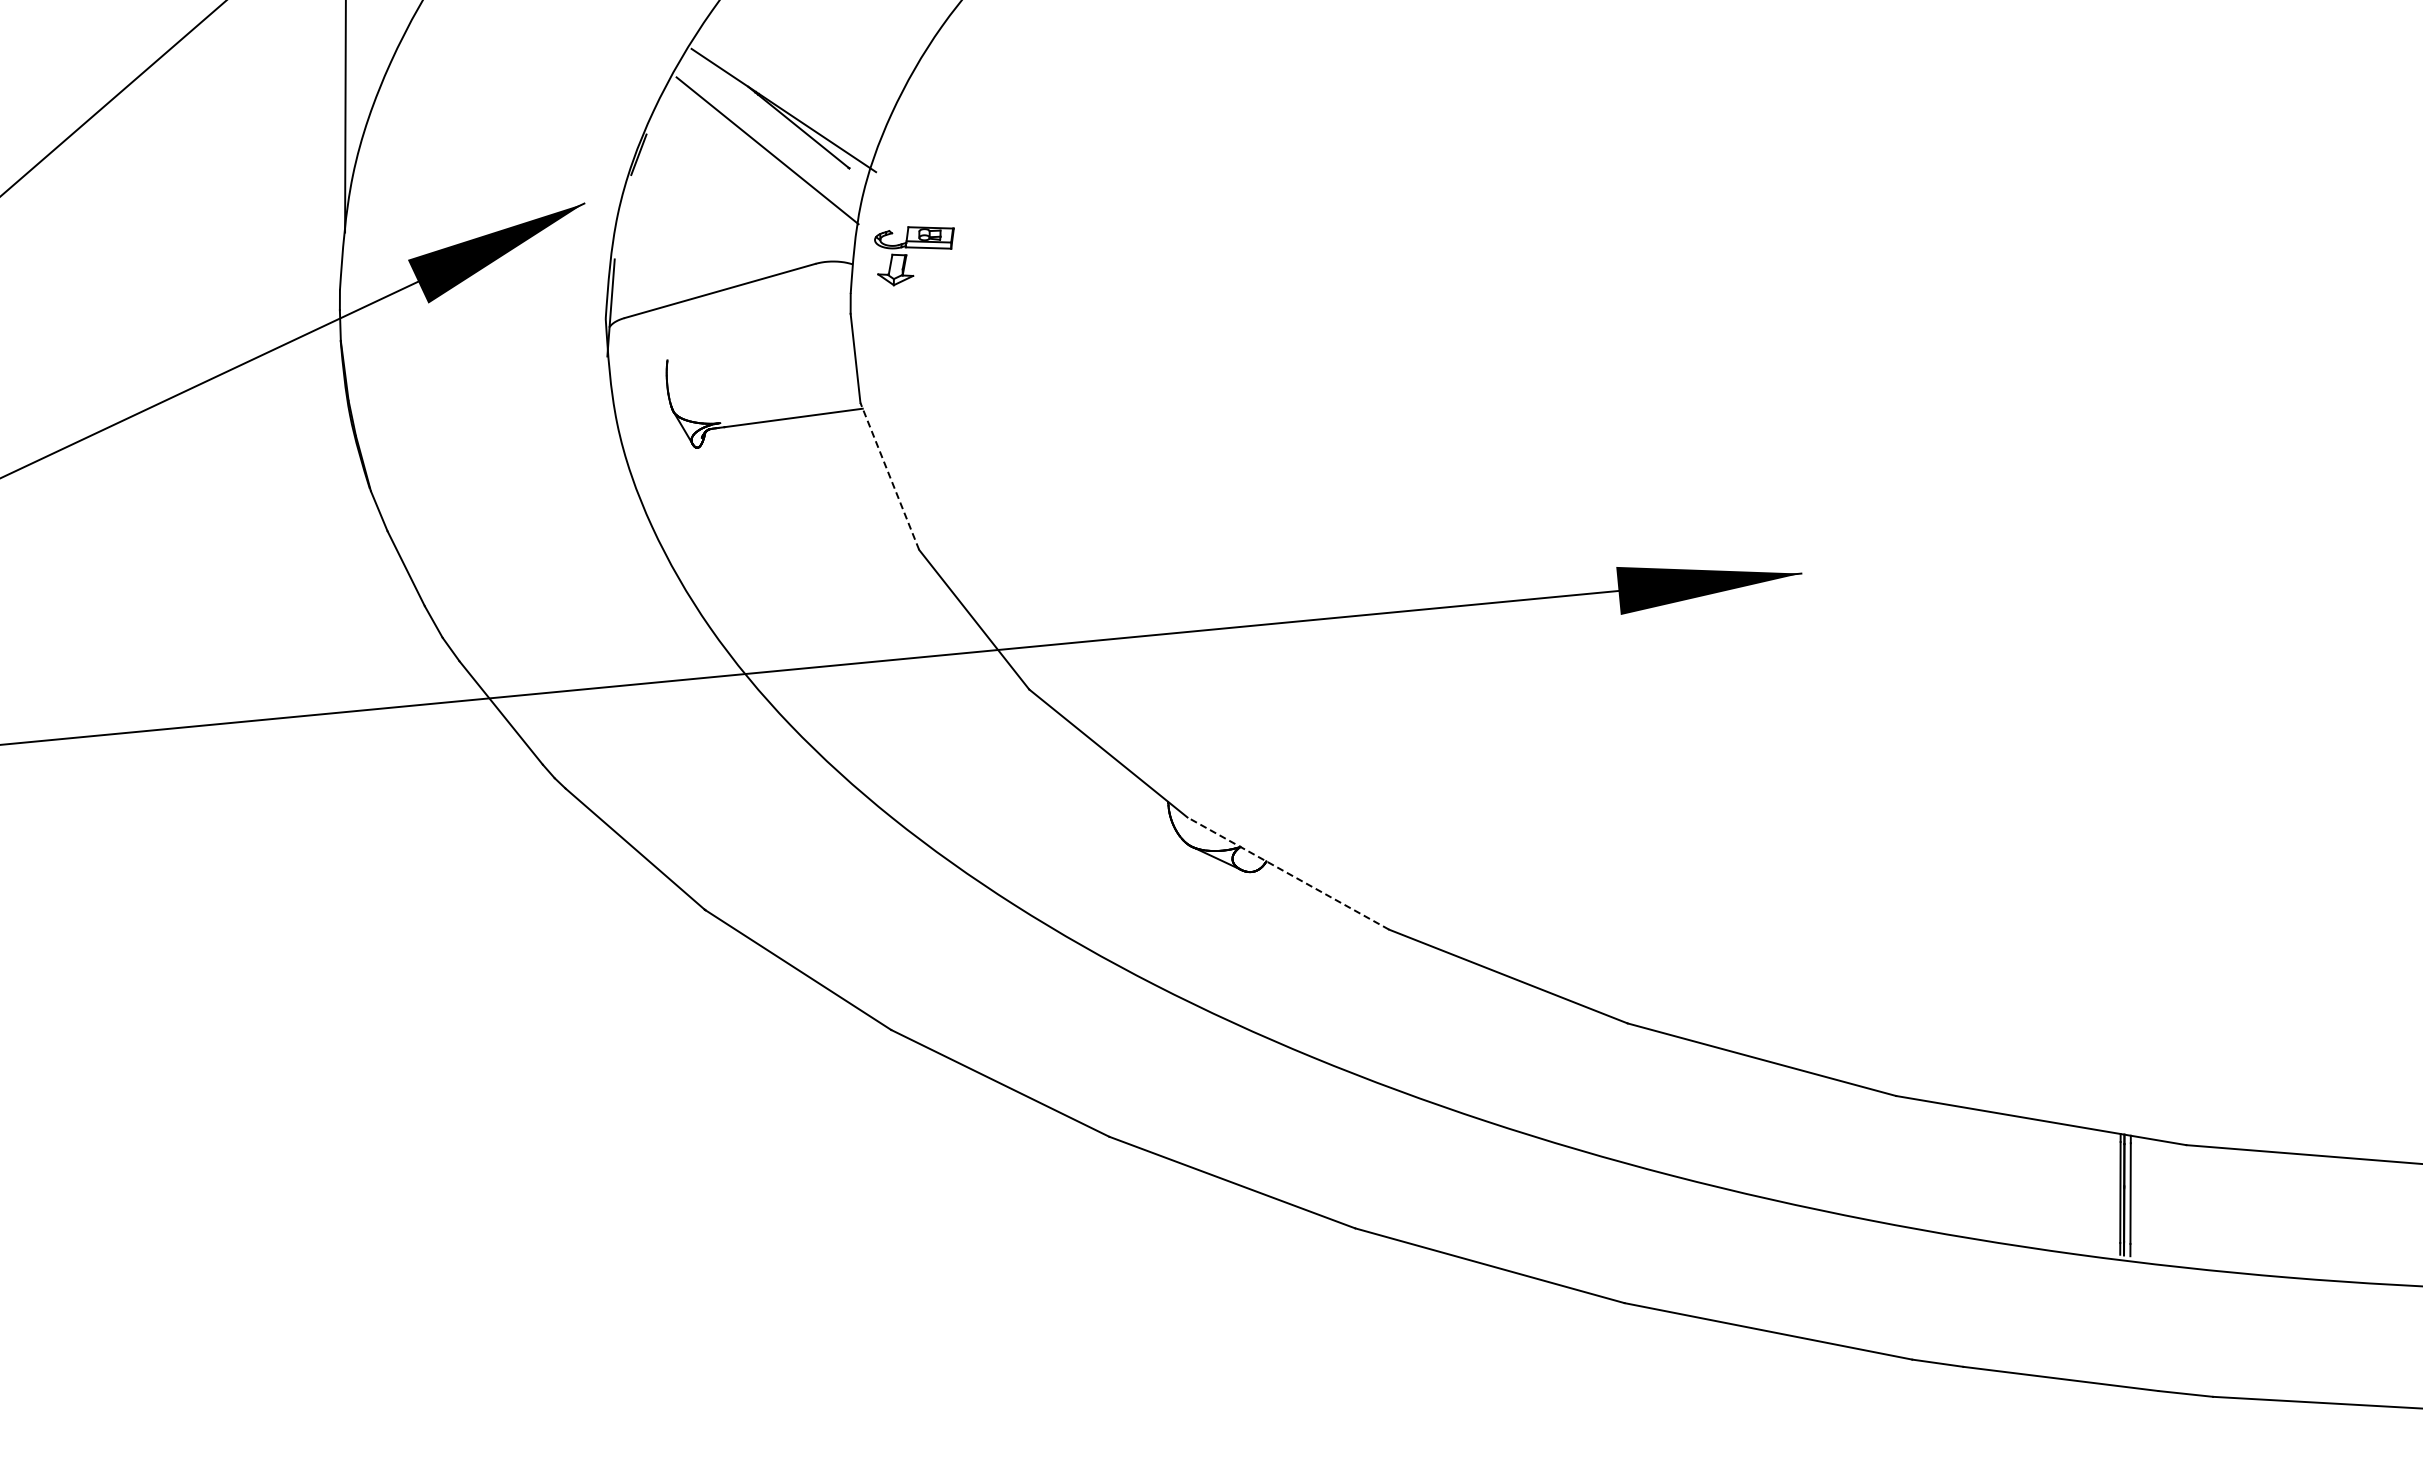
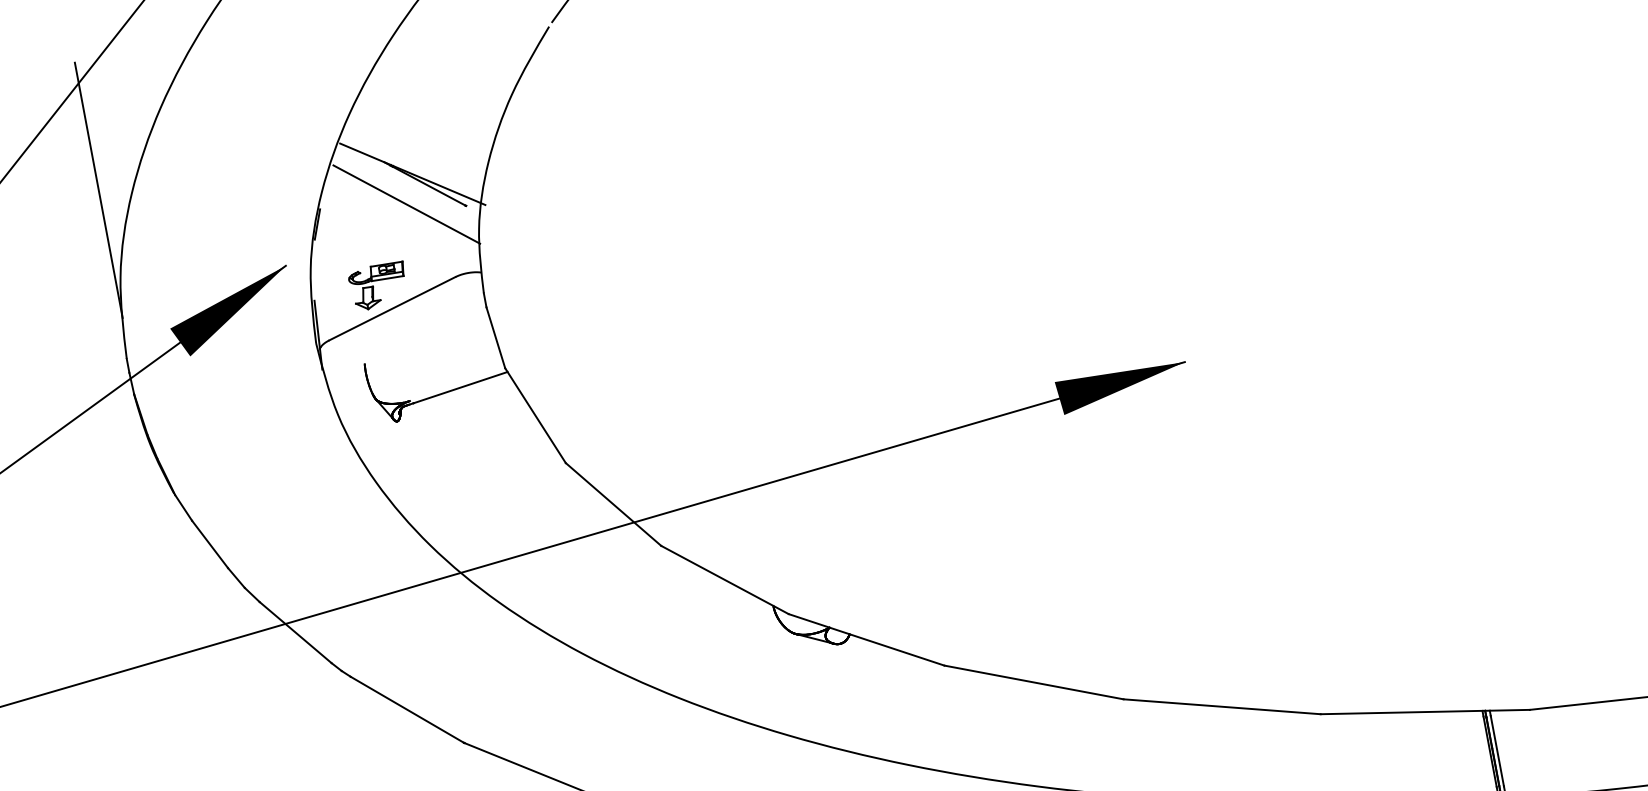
part: (907, 256) -> (374, 287), moved
line: (889, 475) -> (535, 415), dashed -> solid
line: (1287, 873) -> (866, 639), dashed -> solid

